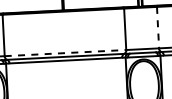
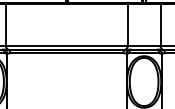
line: (157, 28) -> (160, 25), dashed -> solid
line: (65, 52) -> (66, 45), dashed -> solid

